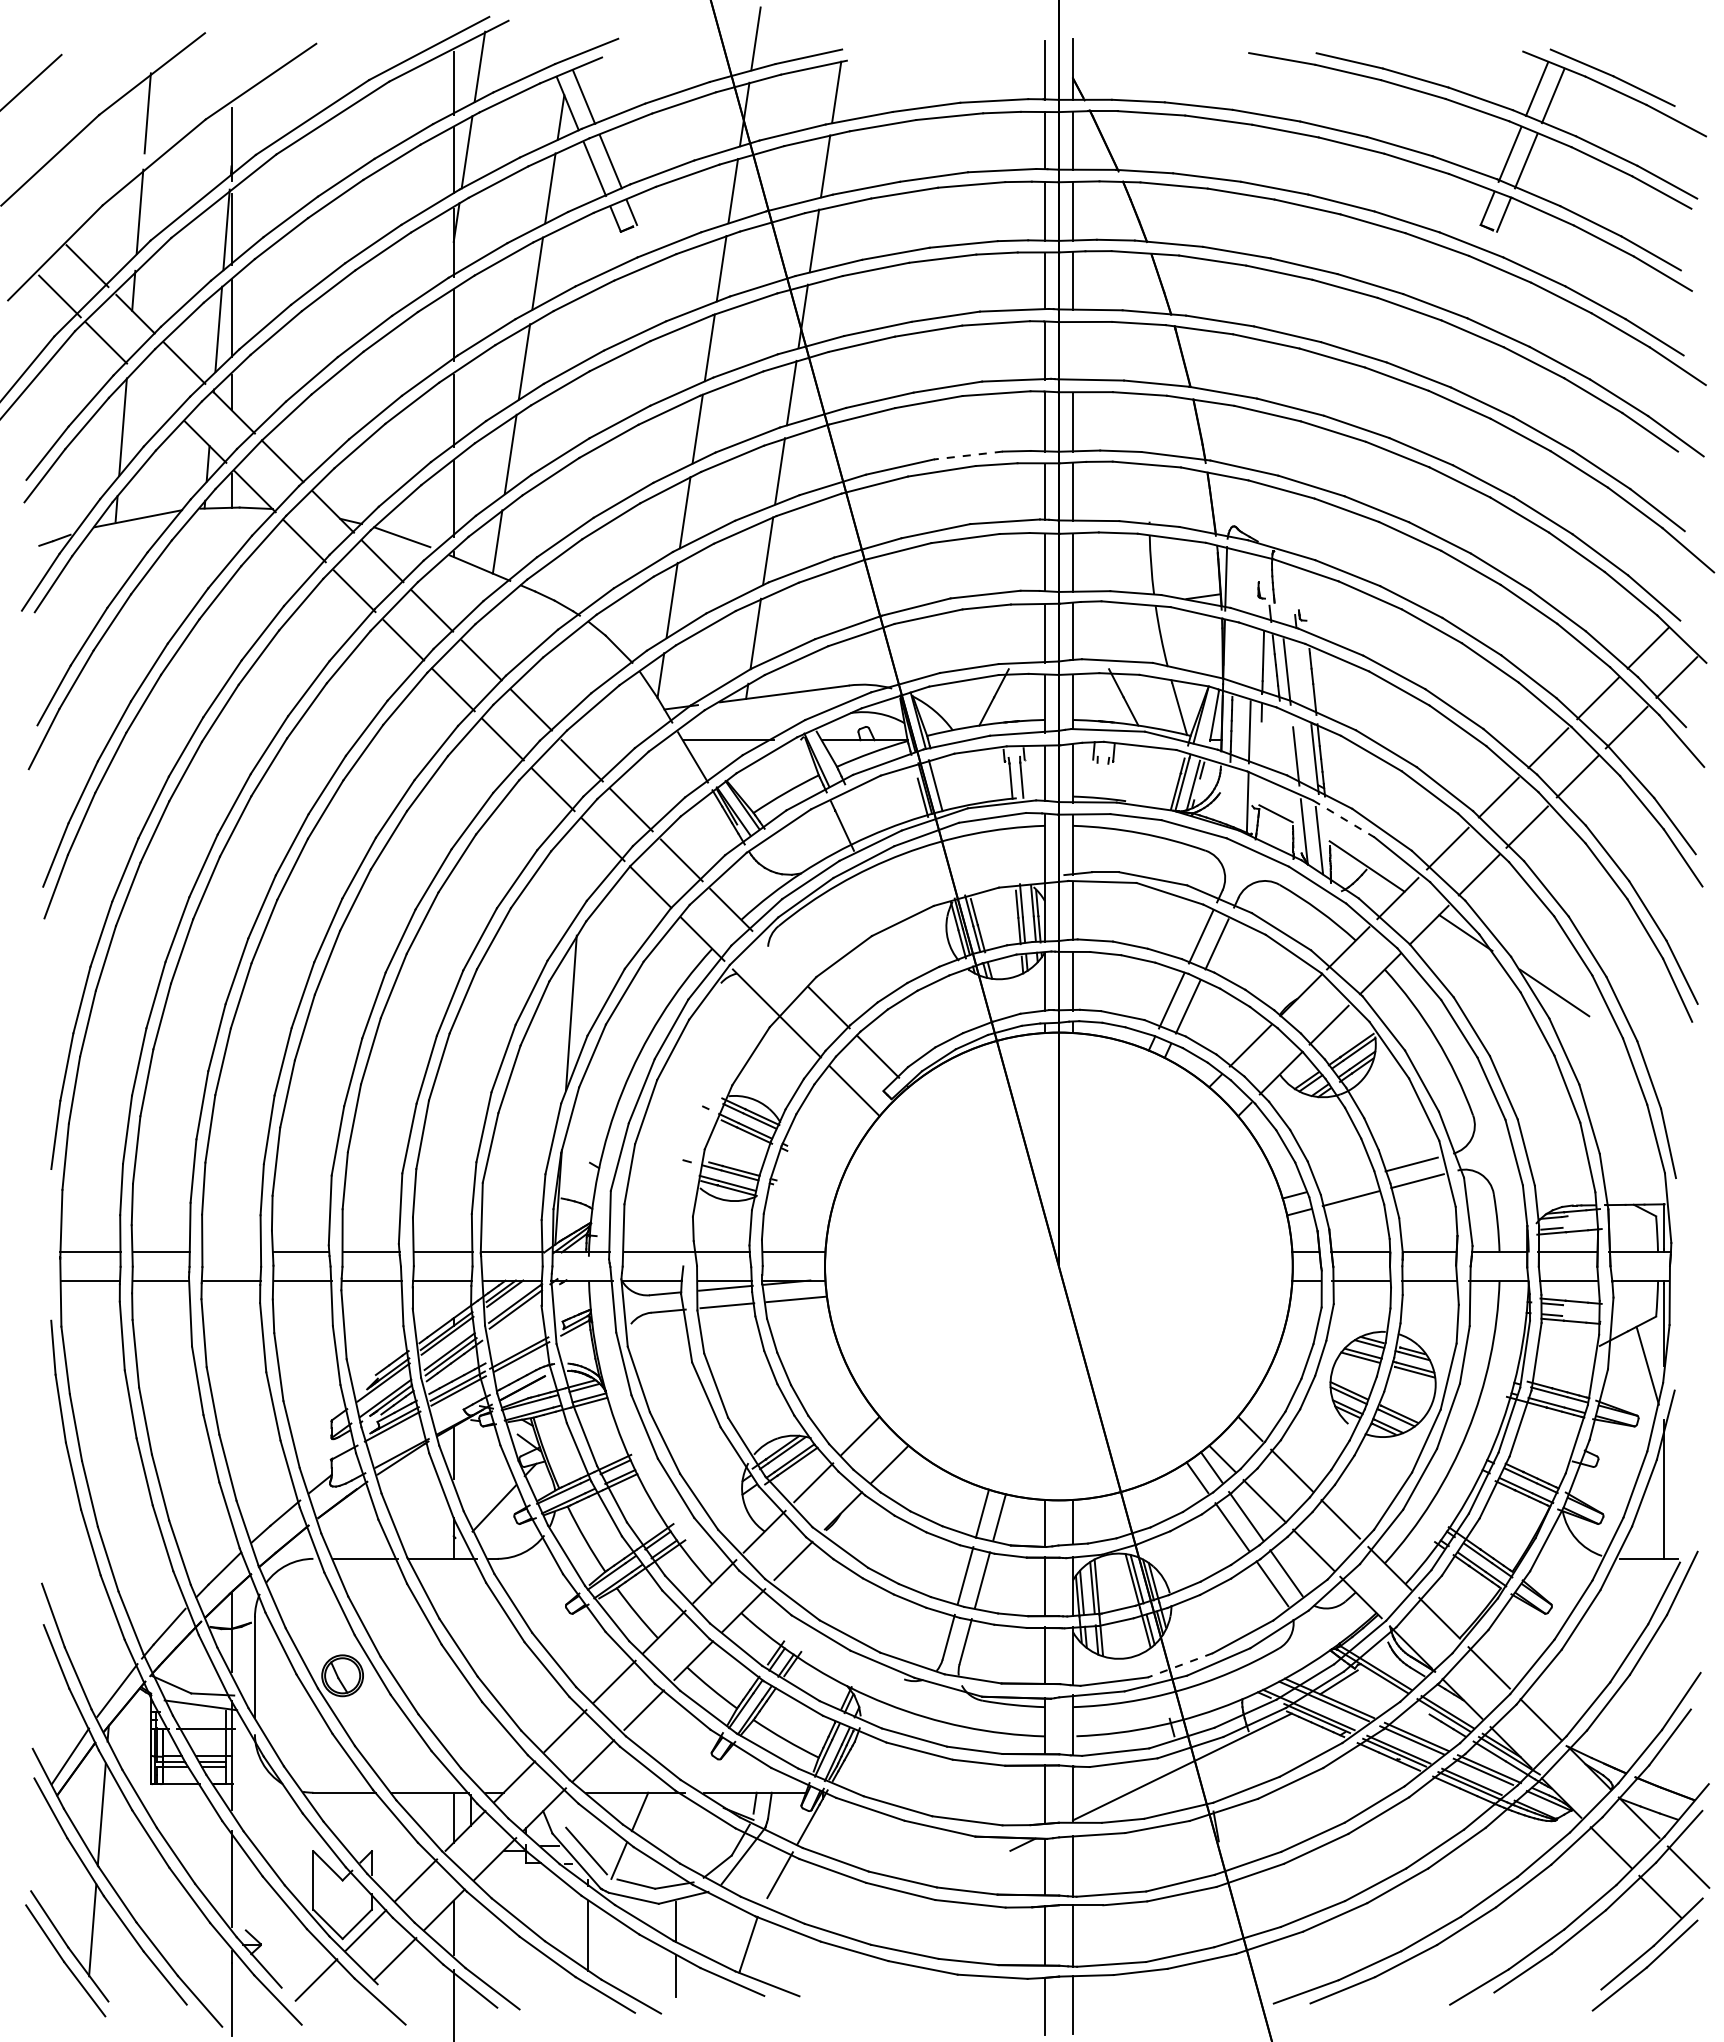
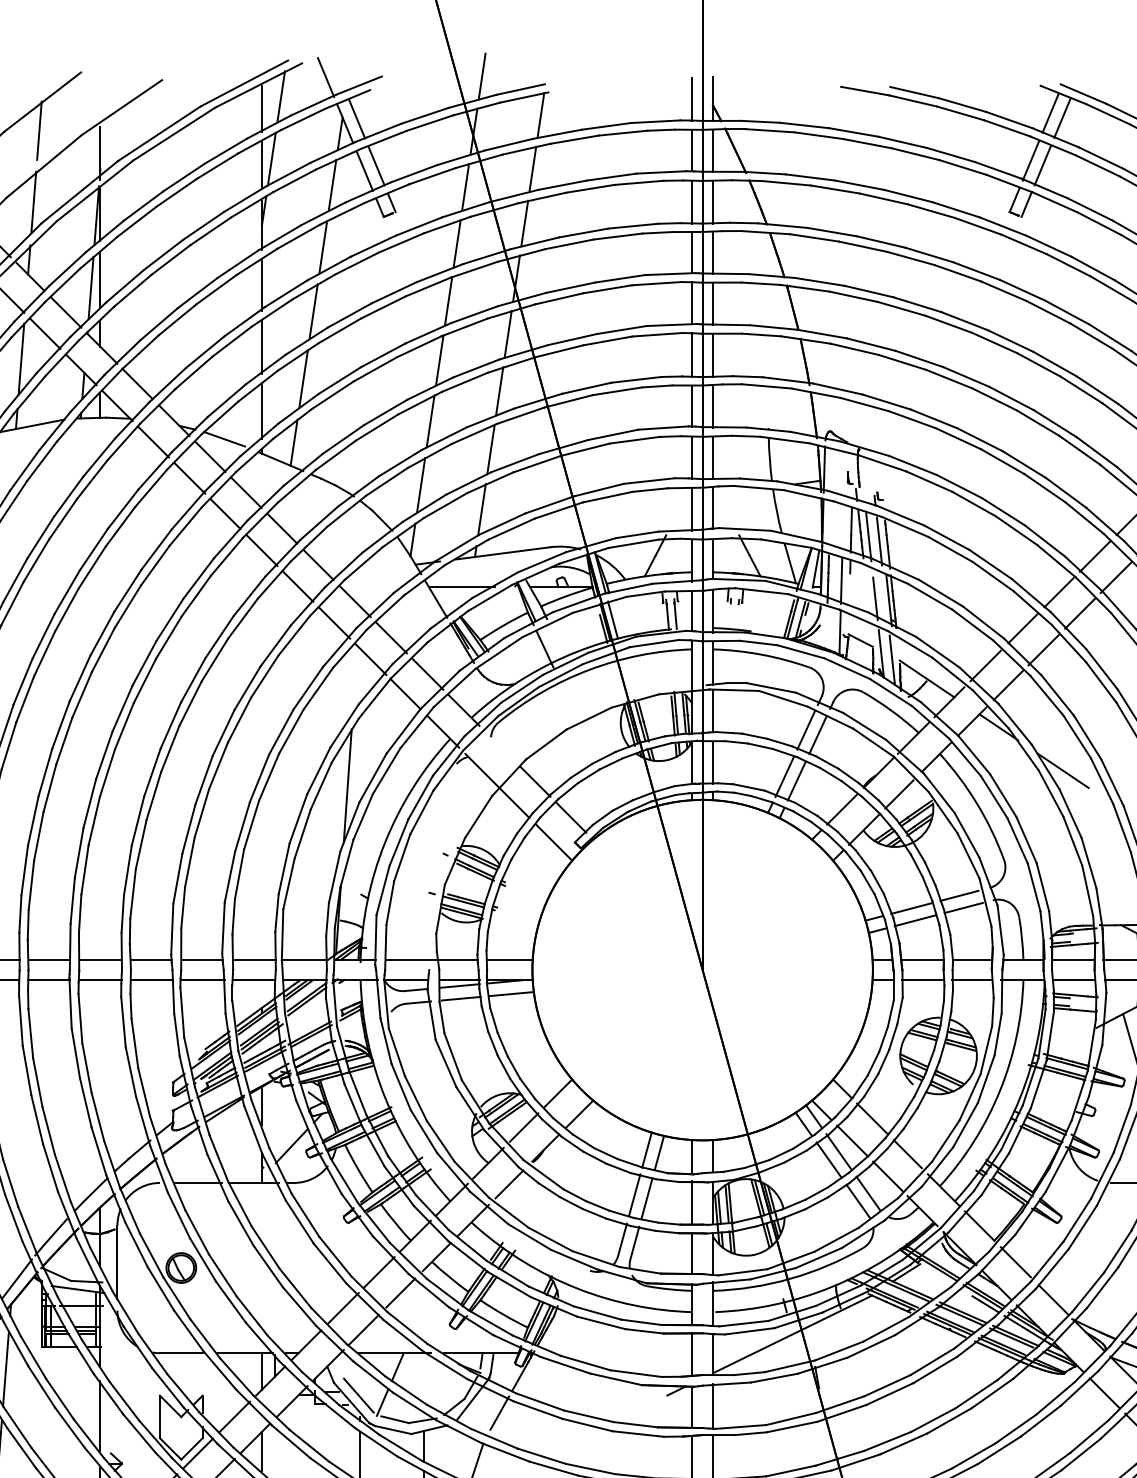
line: (541, 40) -> (326, 77), added
line: (1072, 351) -> (712, 304), added
line: (155, 392) -> (45, 333), added
line: (968, 455) -> (636, 379), dashed -> solid
line: (1301, 677) -> (879, 541), added
line: (1343, 818) -> (909, 644), dashed -> solid
line: (1346, 1181) -> (912, 908), added
line: (231, 1252) -> (100, 959), added
line: (1180, 1665) -> (791, 1260), dashed -> solid

